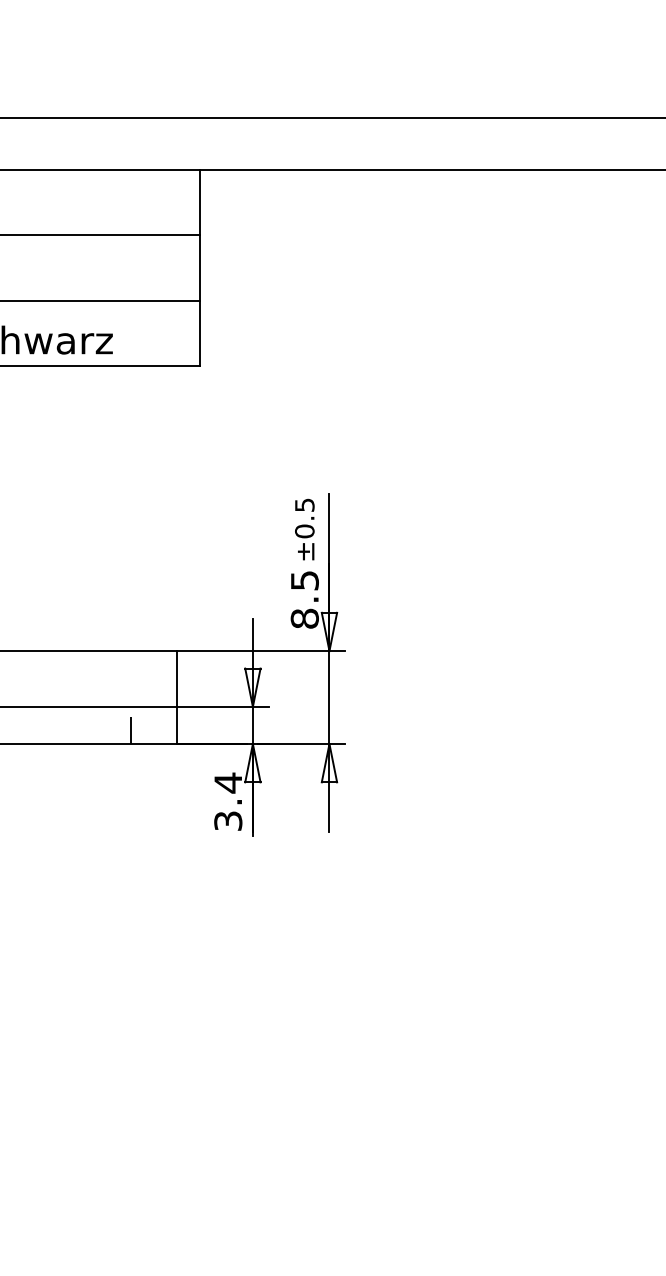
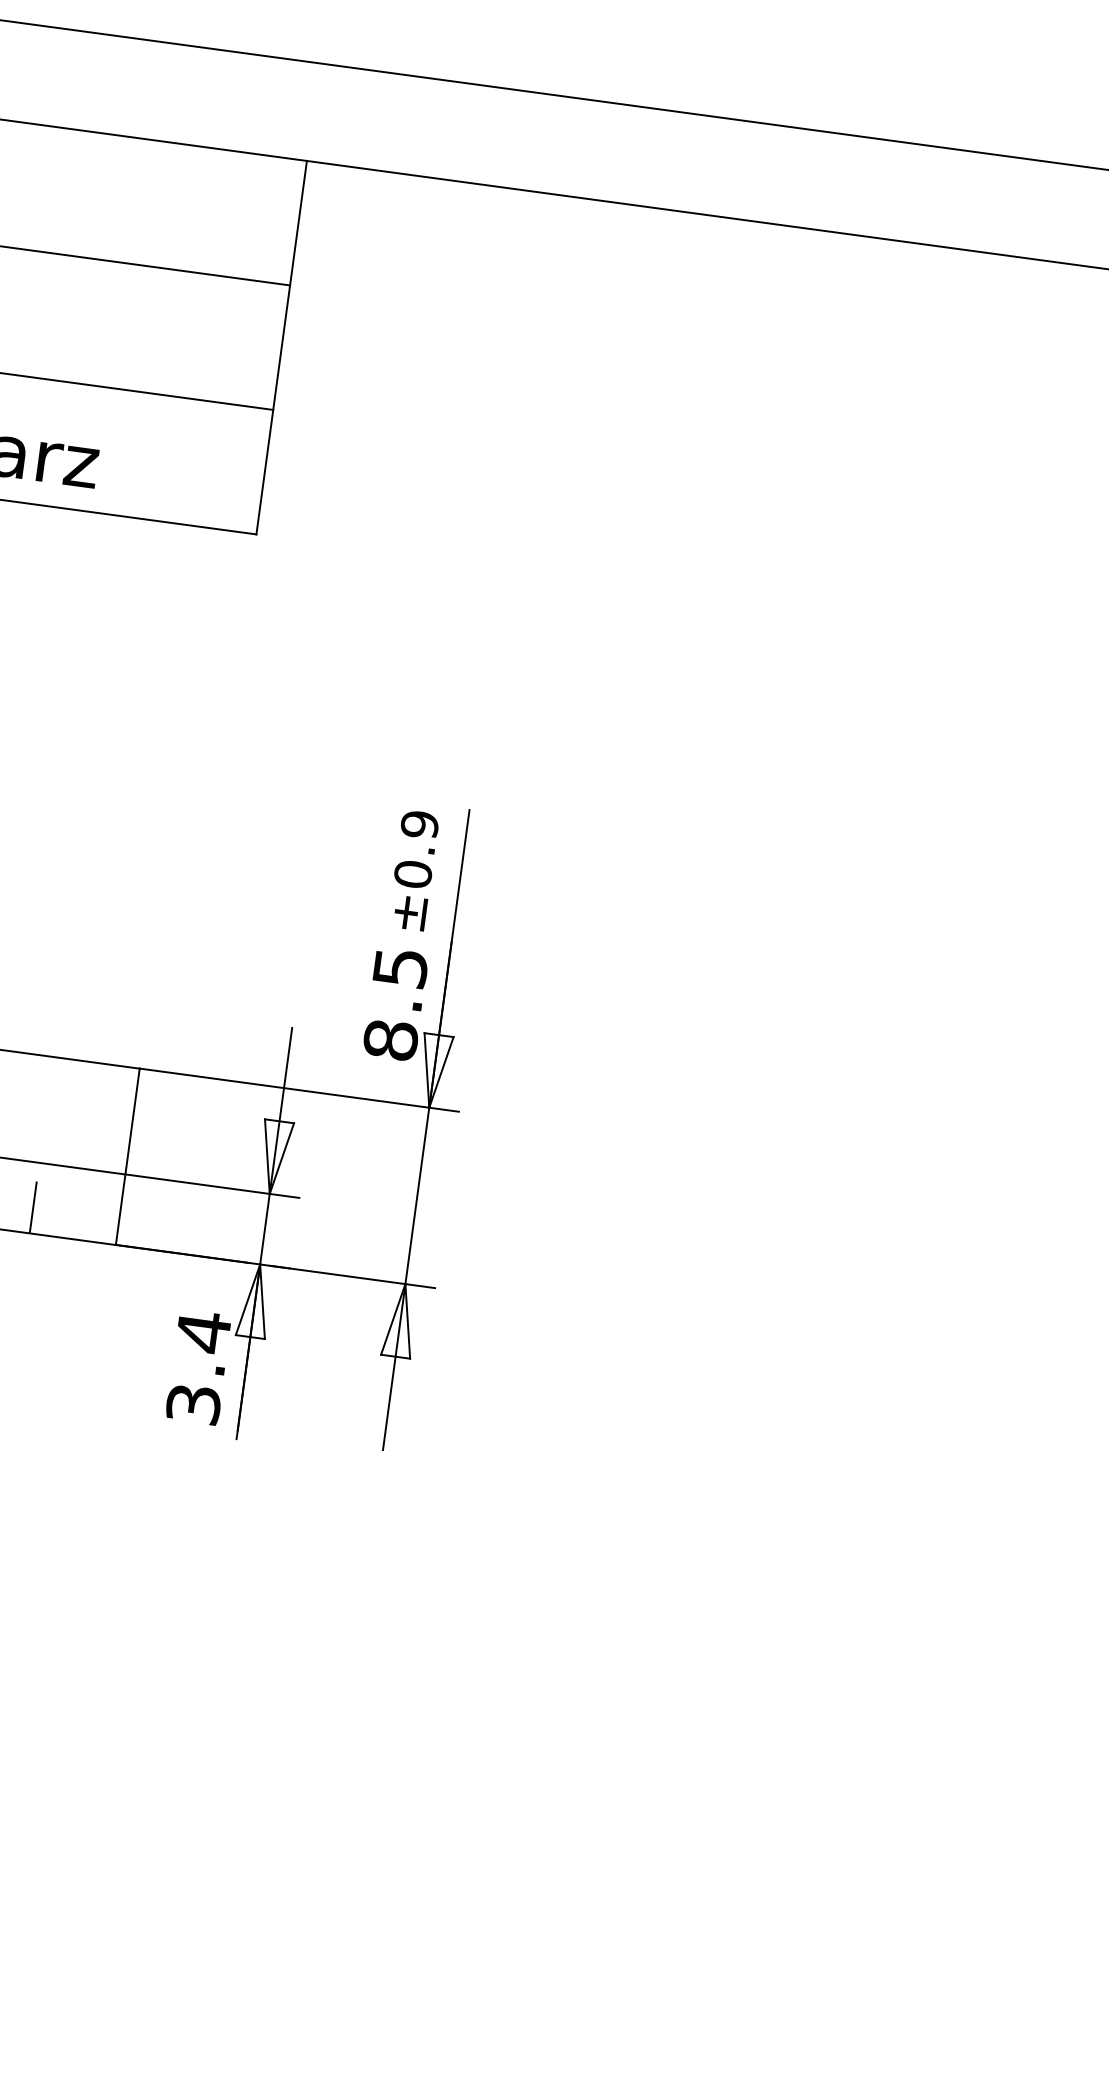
text: (304, 505) -> (419, 825), ±0.5 -> ±0.9

